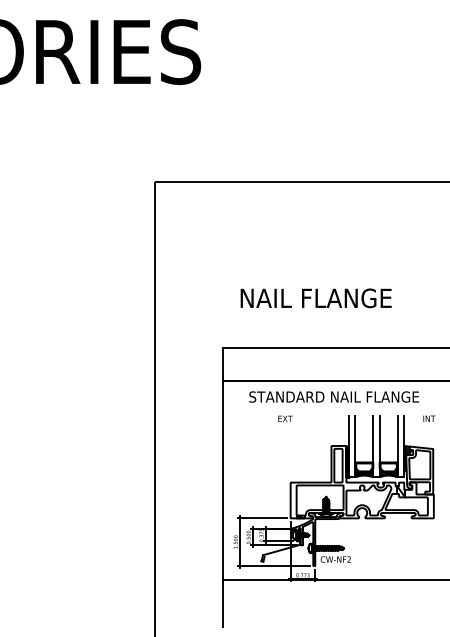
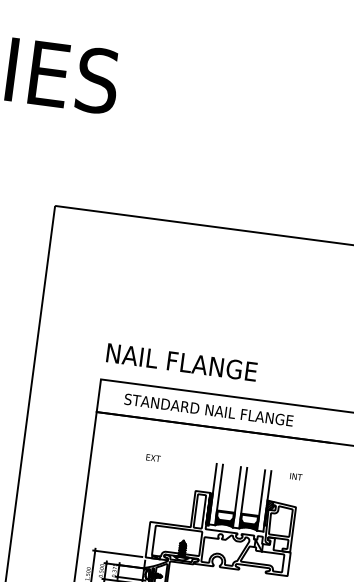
text: (315, 298) -> (181, 362), moved
text: (333, 396) -> (208, 409), moved

